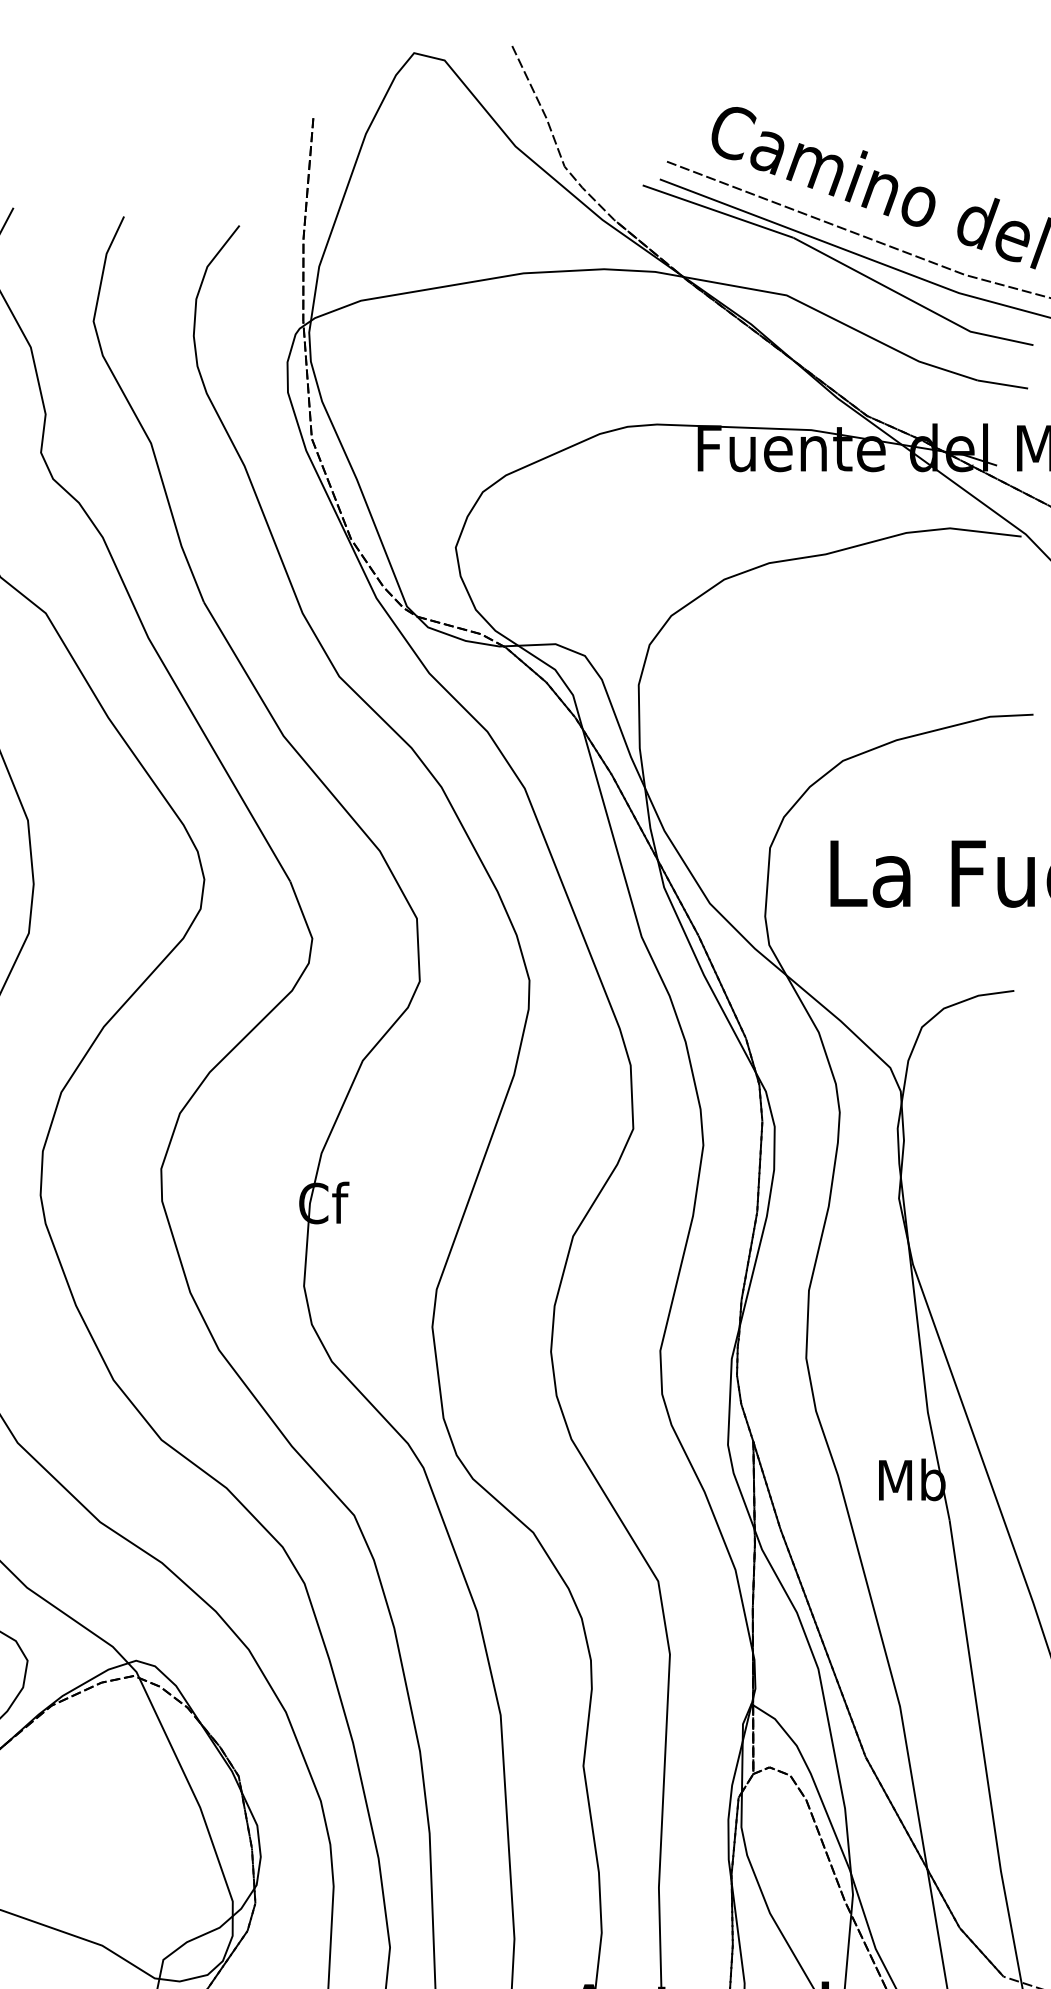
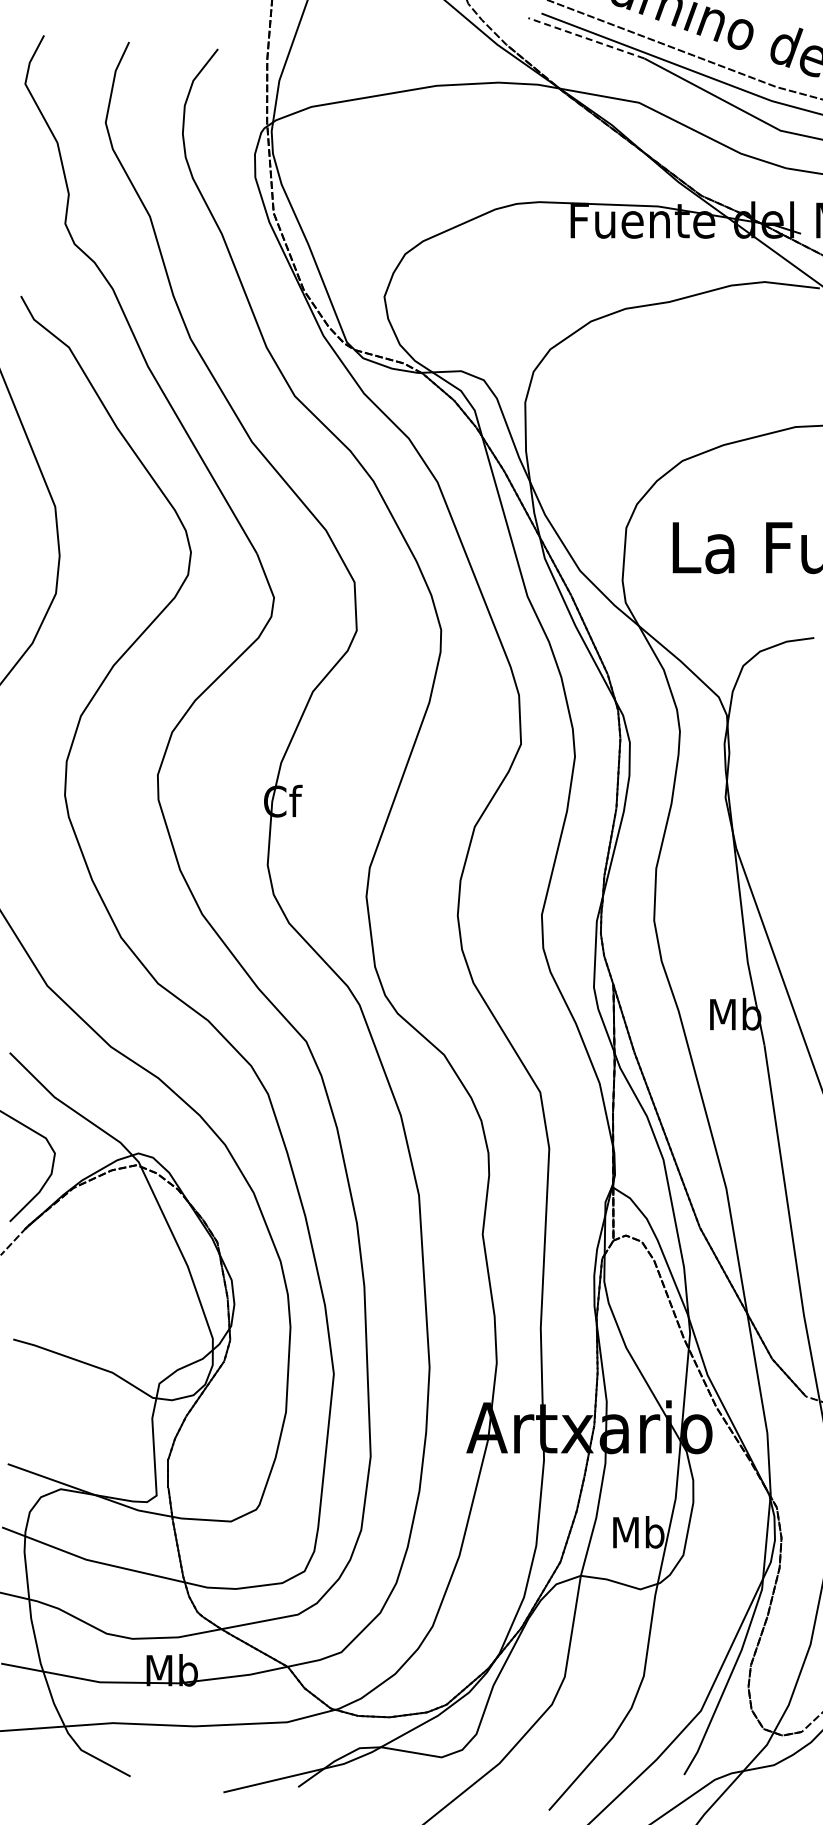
line: (717, 211) -> (585, 38), solid -> dashed

